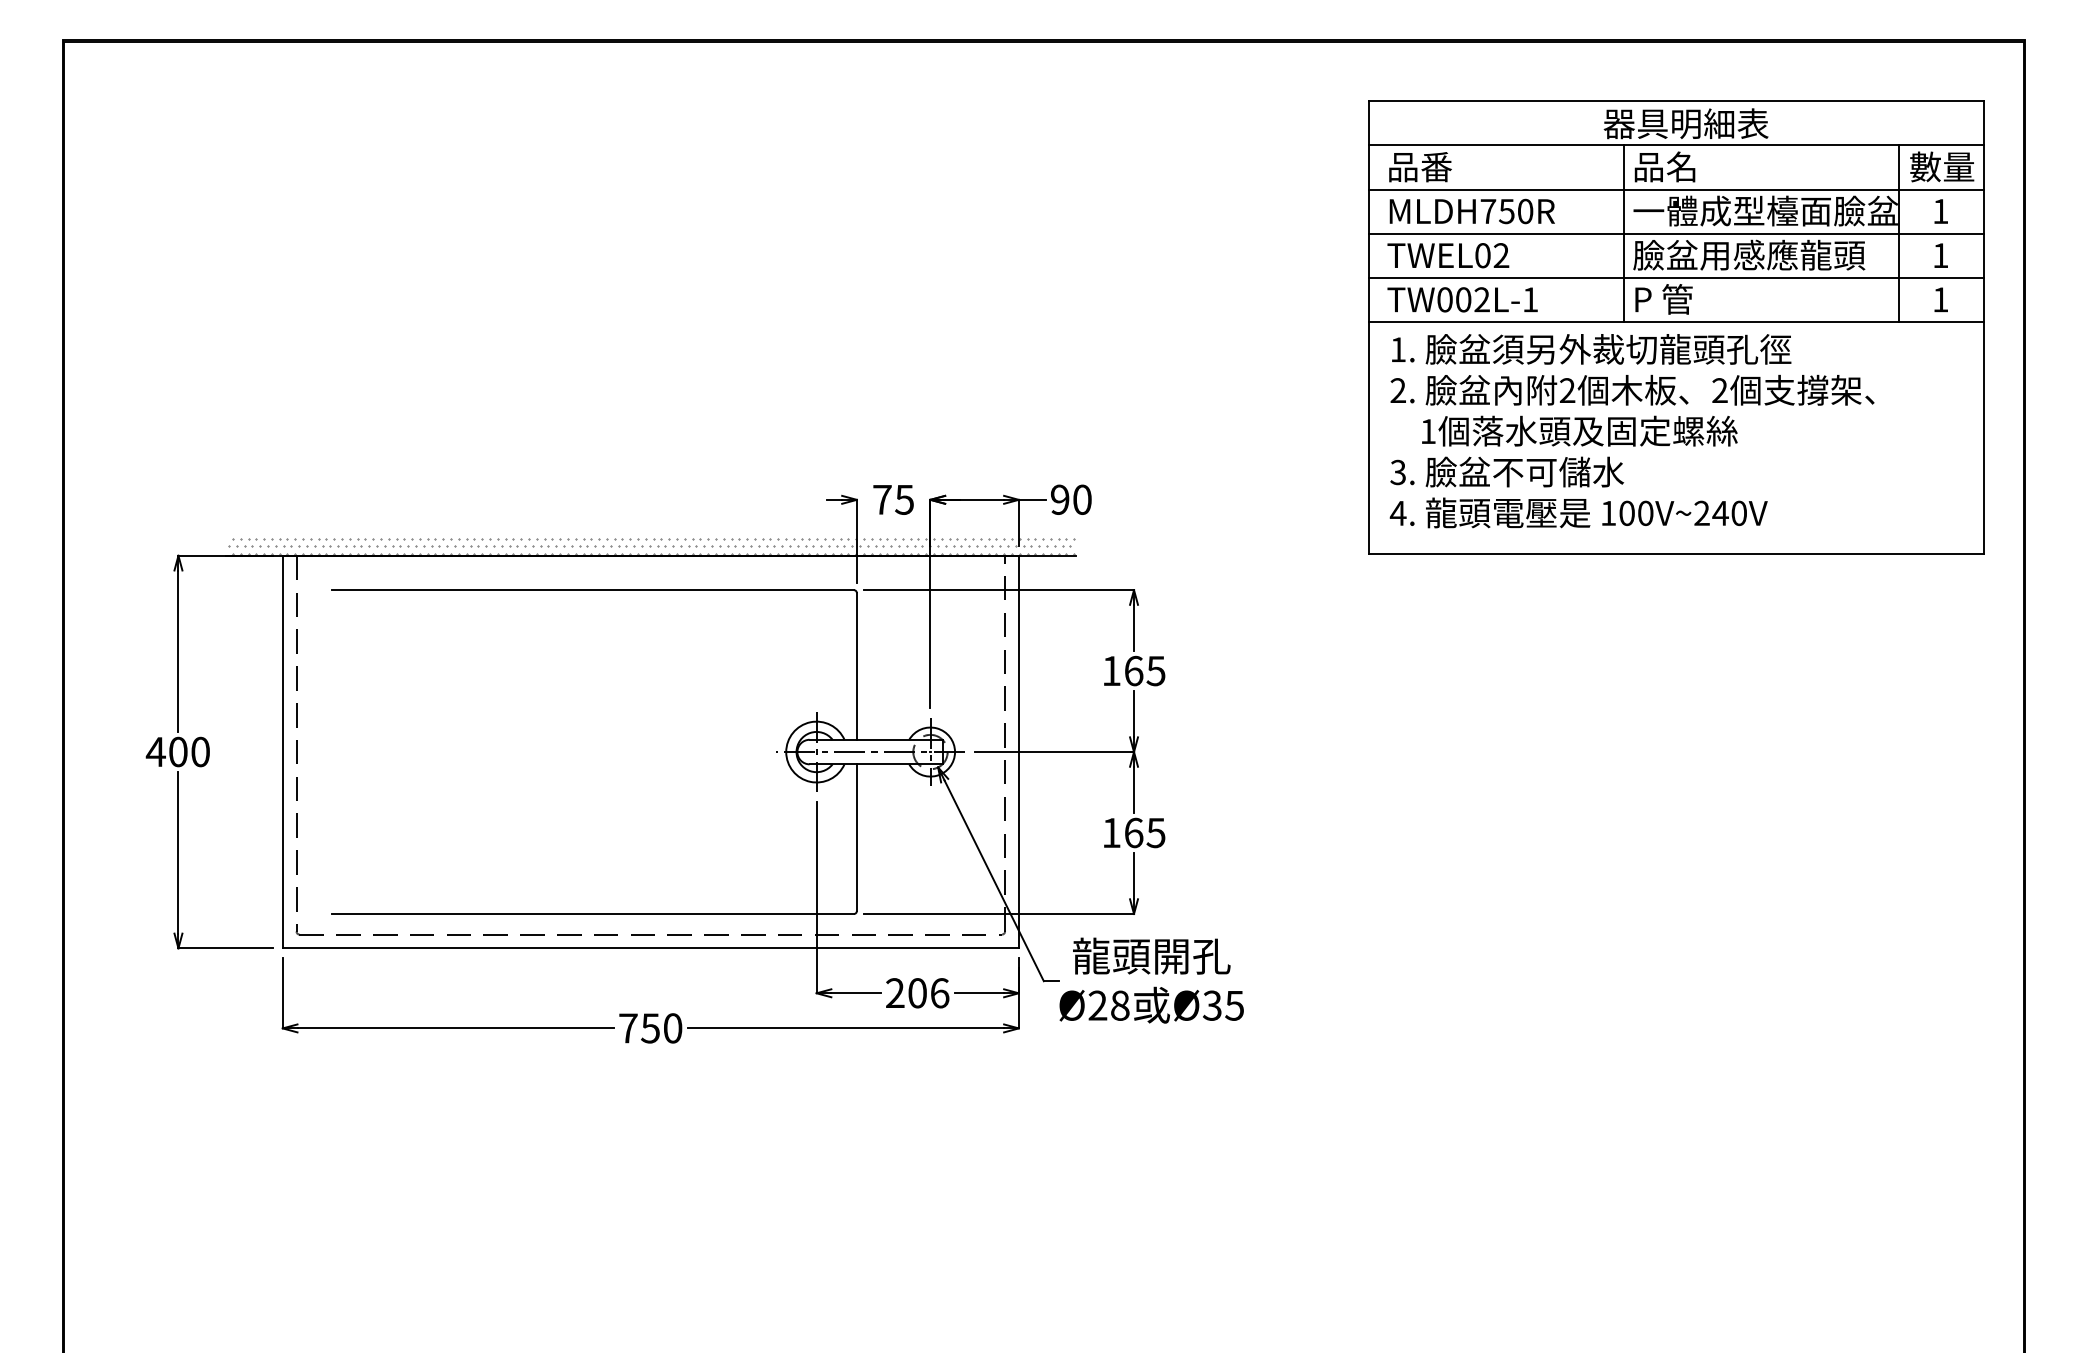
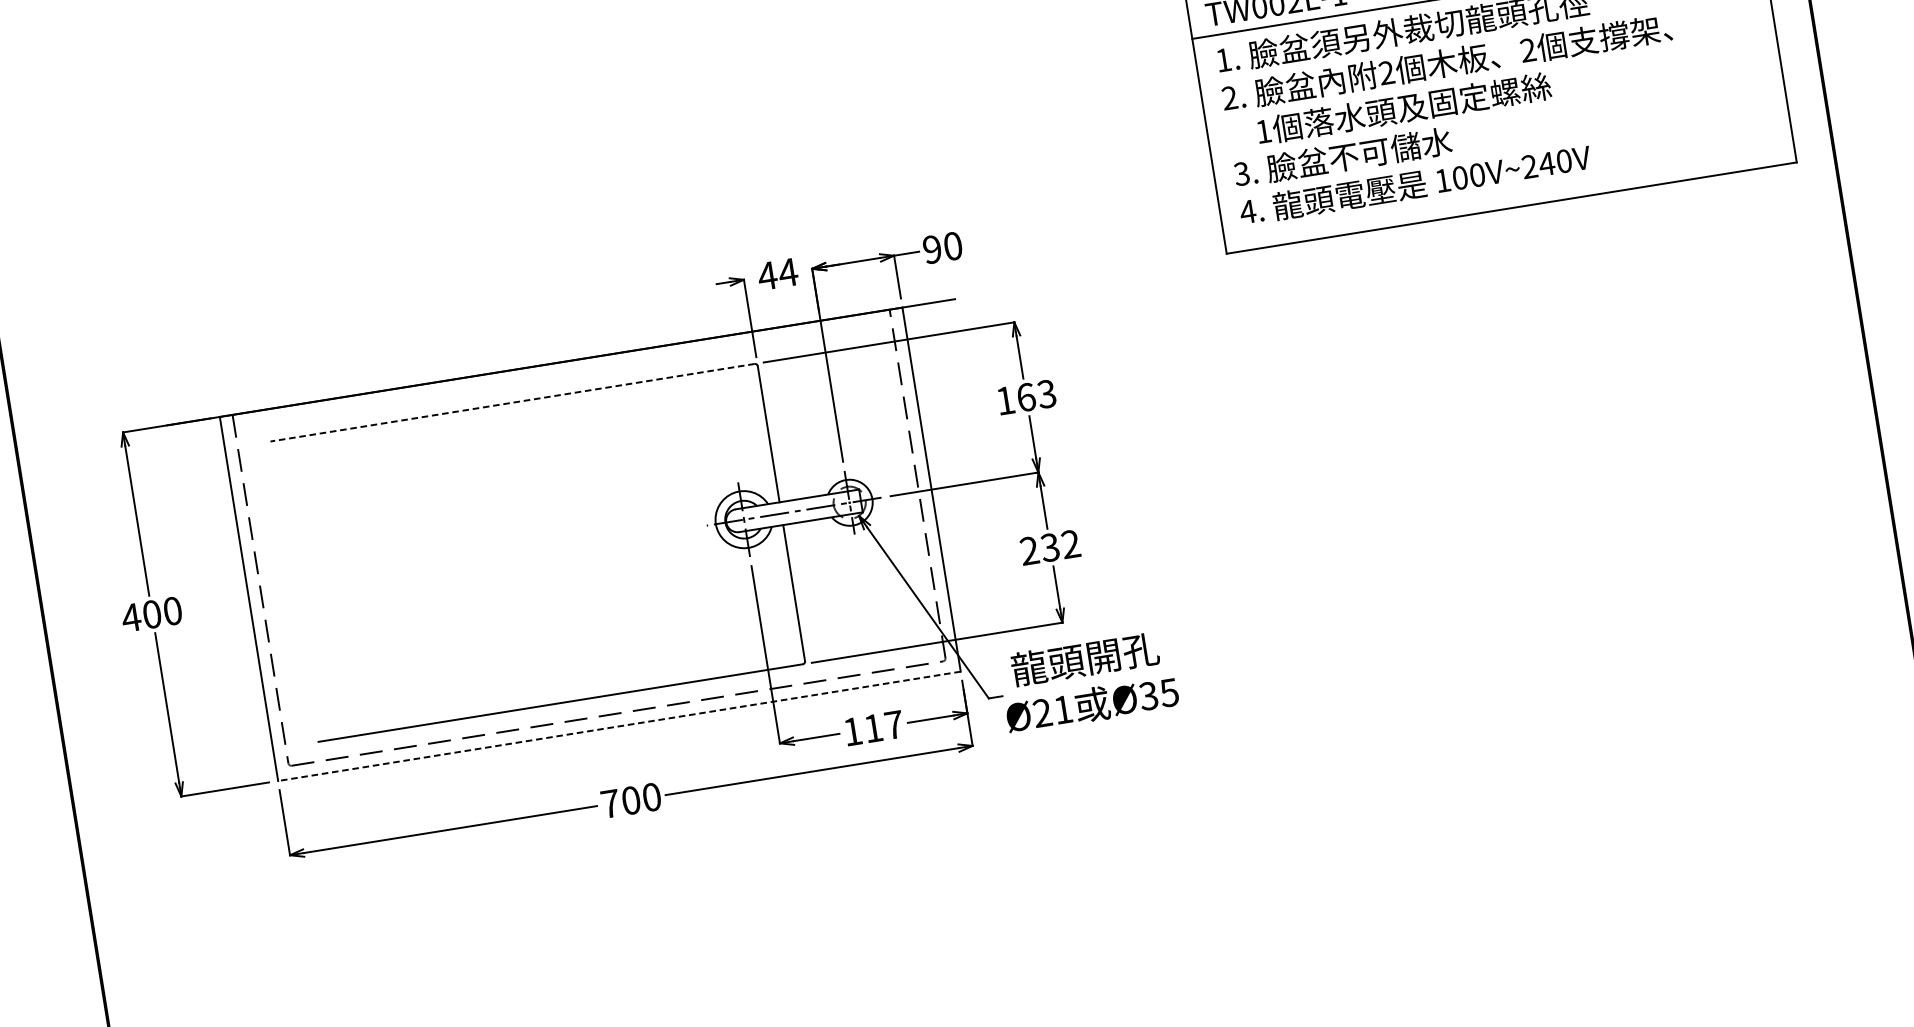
text: (893, 499) -> (777, 274), 75 -> 44
hatch: (651, 546) -> (560, 353), removed
line: (592, 590) -> (512, 403), solid -> dashed
text: (1155, 670) -> (1046, 393), 165 -> 163
text: (1133, 832) -> (1049, 547), 165 -> 232
line: (650, 948) -> (619, 726), solid -> dashed
text: (917, 993) -> (873, 728), 206 -> 117
text: (1120, 1005) -> (1063, 709), 28 -> 21
text: (650, 1028) -> (631, 800), 750 -> 700

